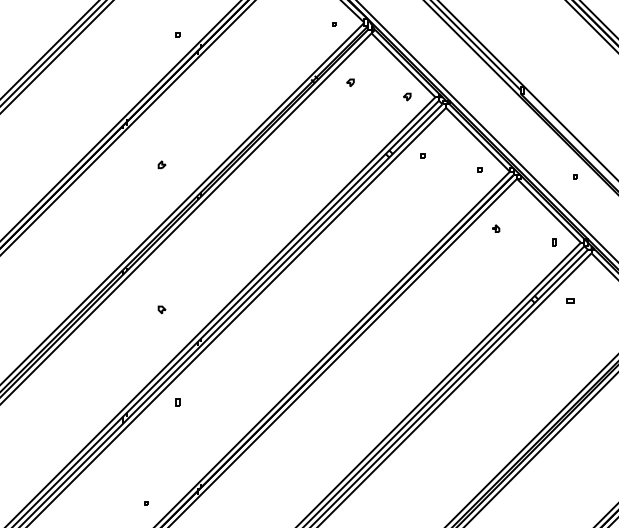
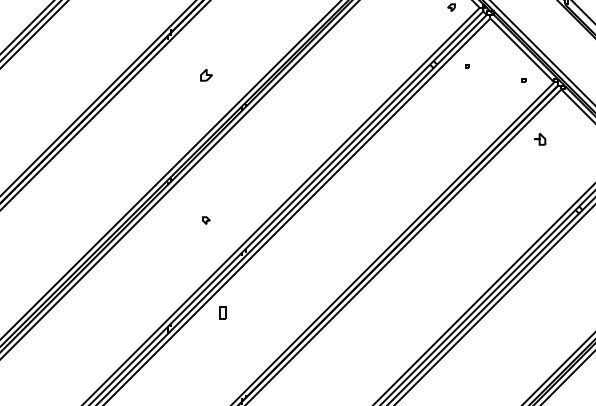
part: (161, 164) -> (205, 75), size x1.6
part: (496, 228) -> (540, 139), size x1.6
part: (177, 402) -> (221, 313), size x1.6

